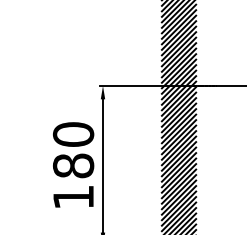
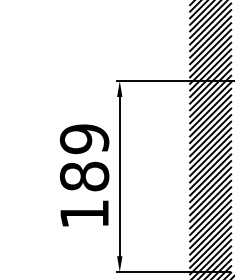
text: (73, 134) -> (84, 139), 180 -> 189

